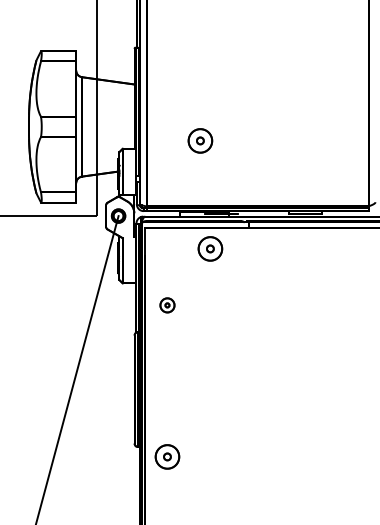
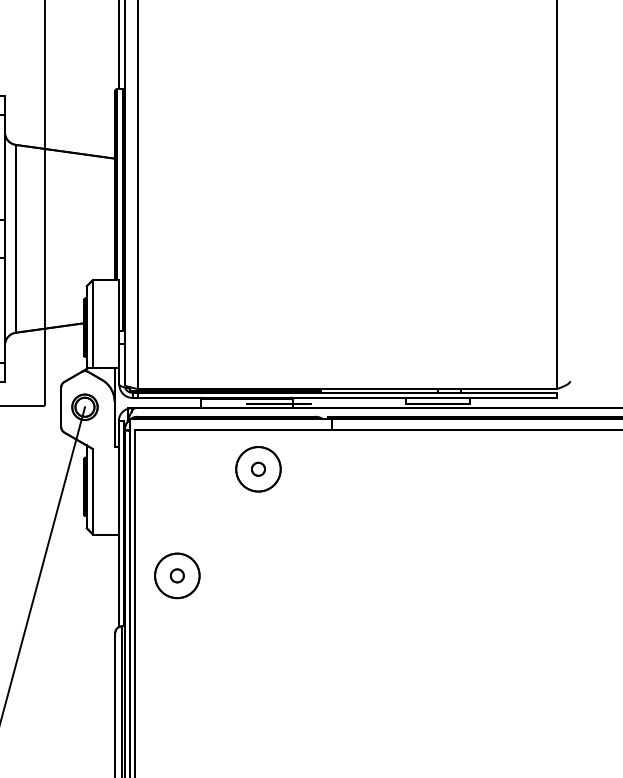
part: (200, 140) -> (239, 264), removed
part: (167, 305) -> (177, 576), size x1.67

